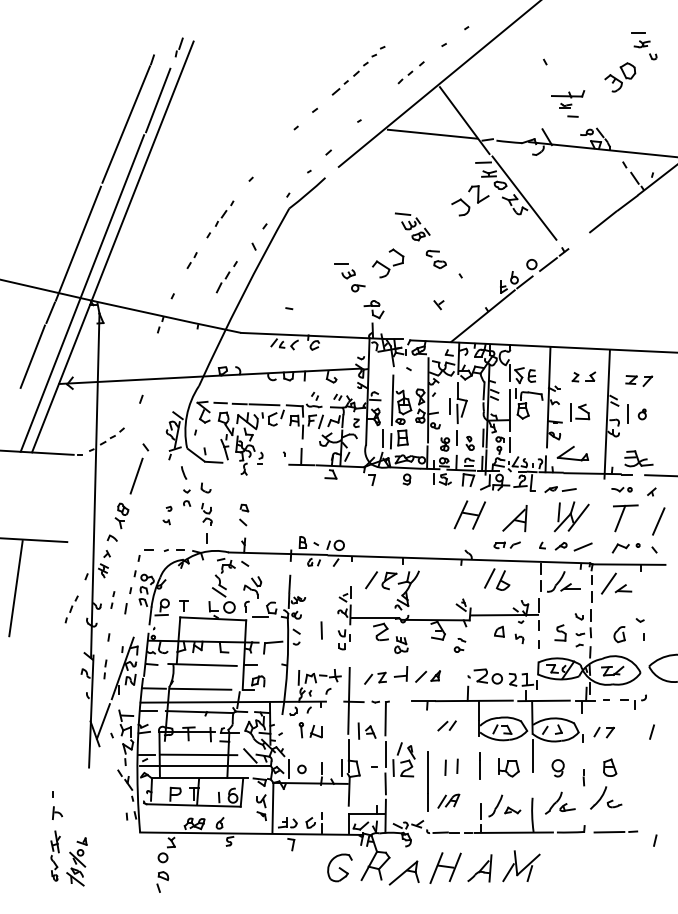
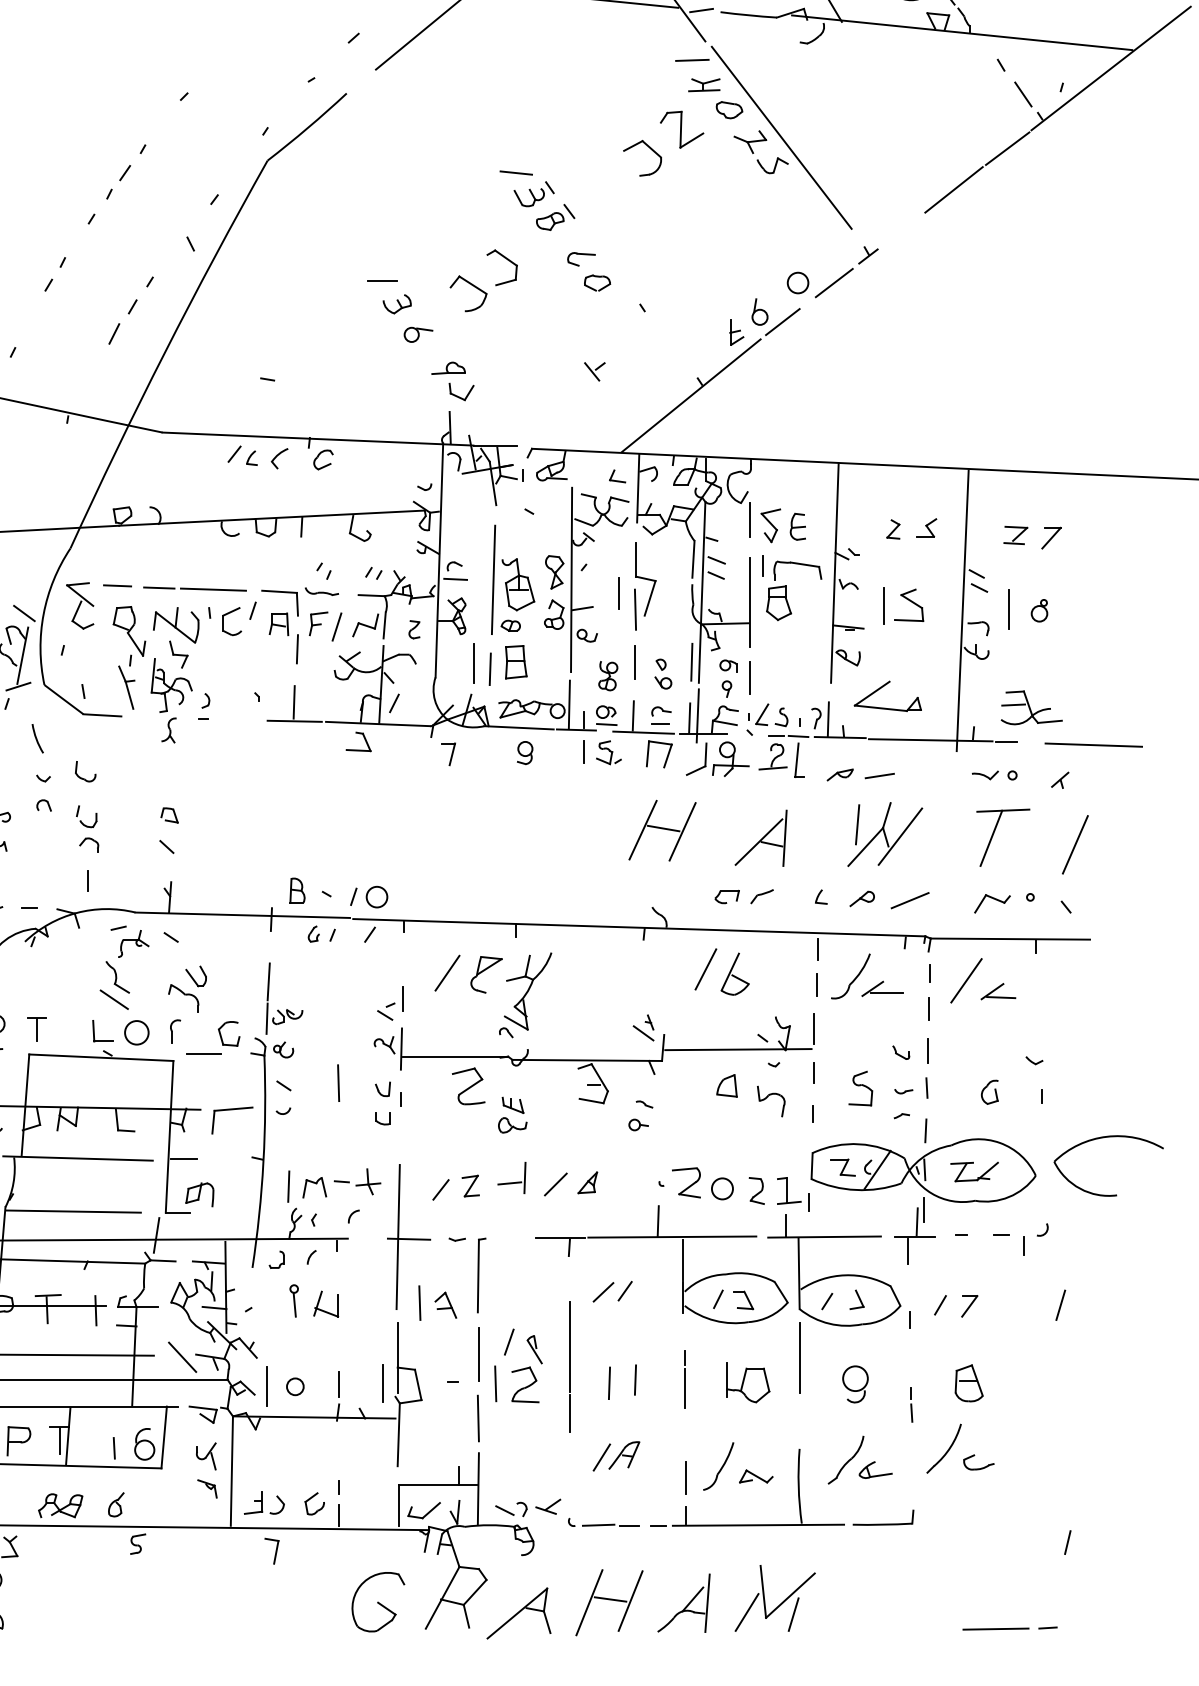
part: (619, 634) -> (989, 1091), size x0.7
part: (519, 638) -> (770, 1100), size x1.6
line: (427, 781) -> (569, 1367), moved
line: (615, 831) -> (1009, 1627), moved

